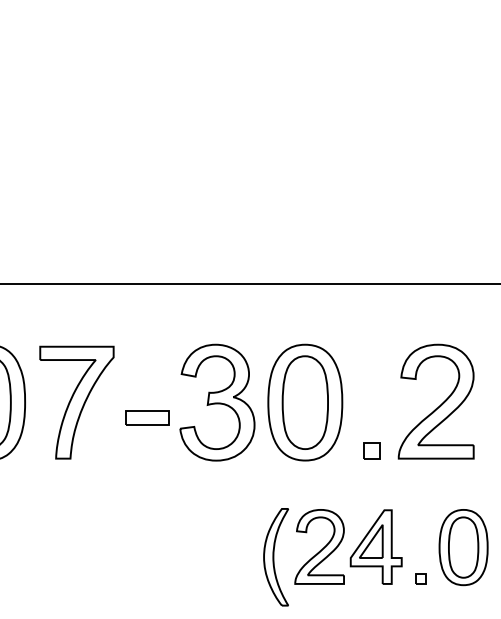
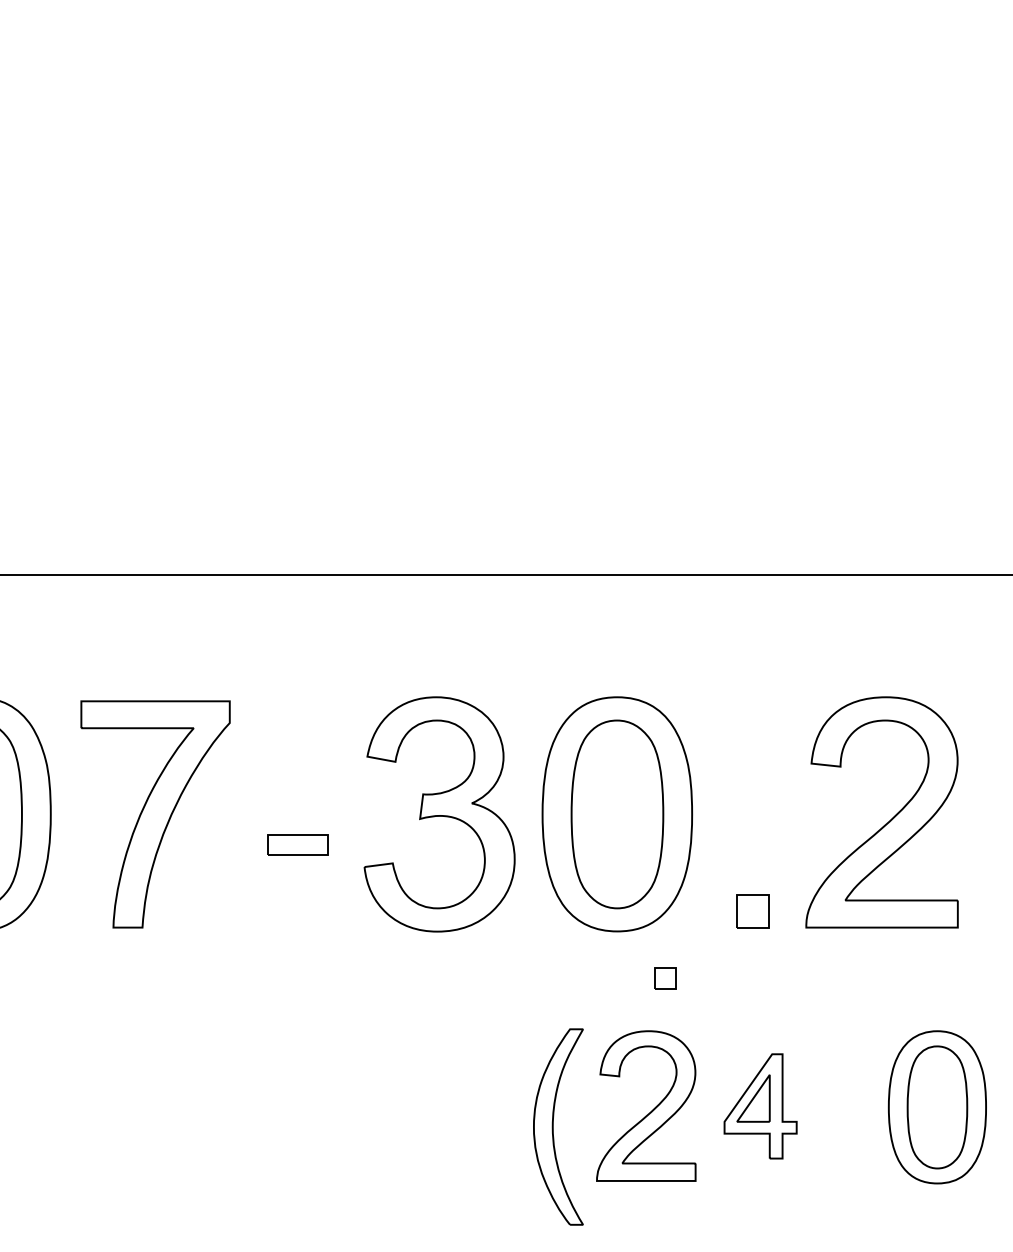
part: (147, 417) -> (298, 844), size x0.7
part: (375, 546) -> (759, 1105), size x0.7
part: (420, 578) -> (664, 977), moved

